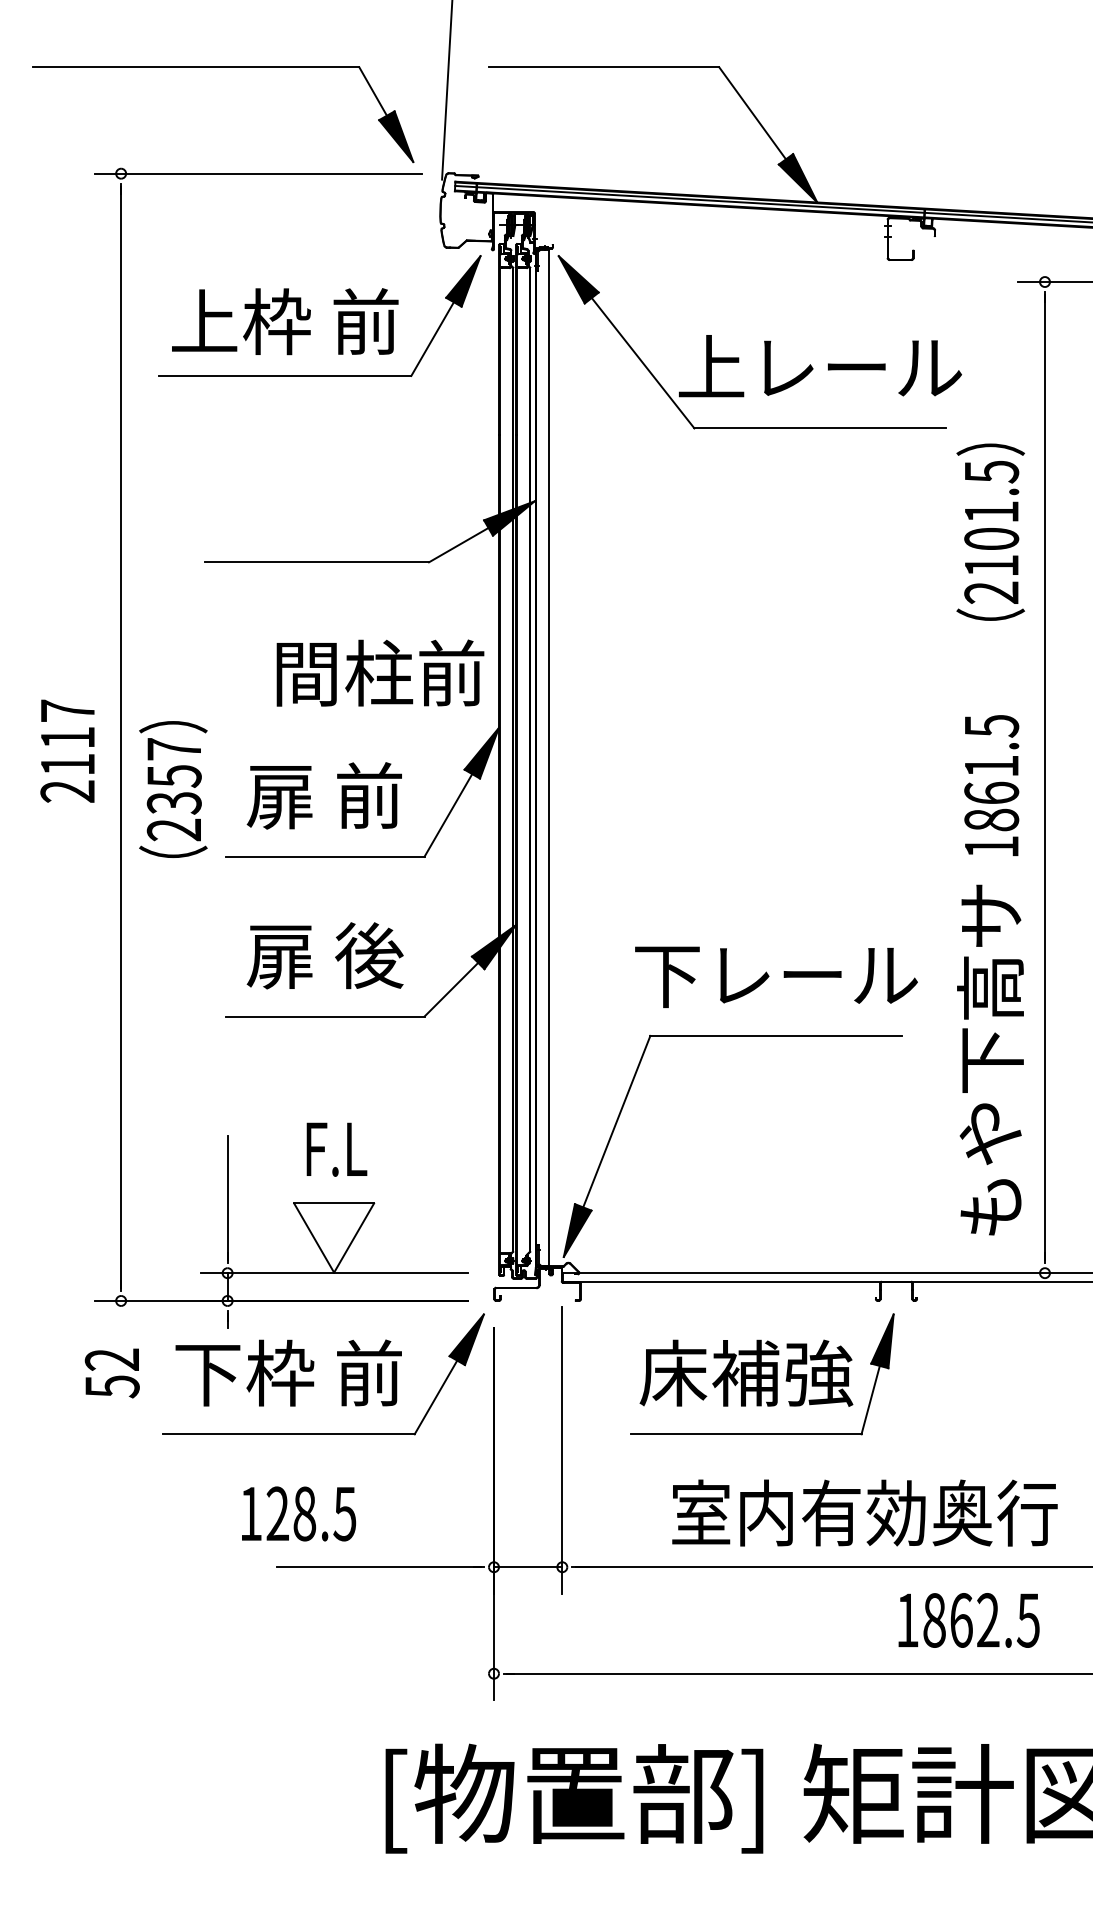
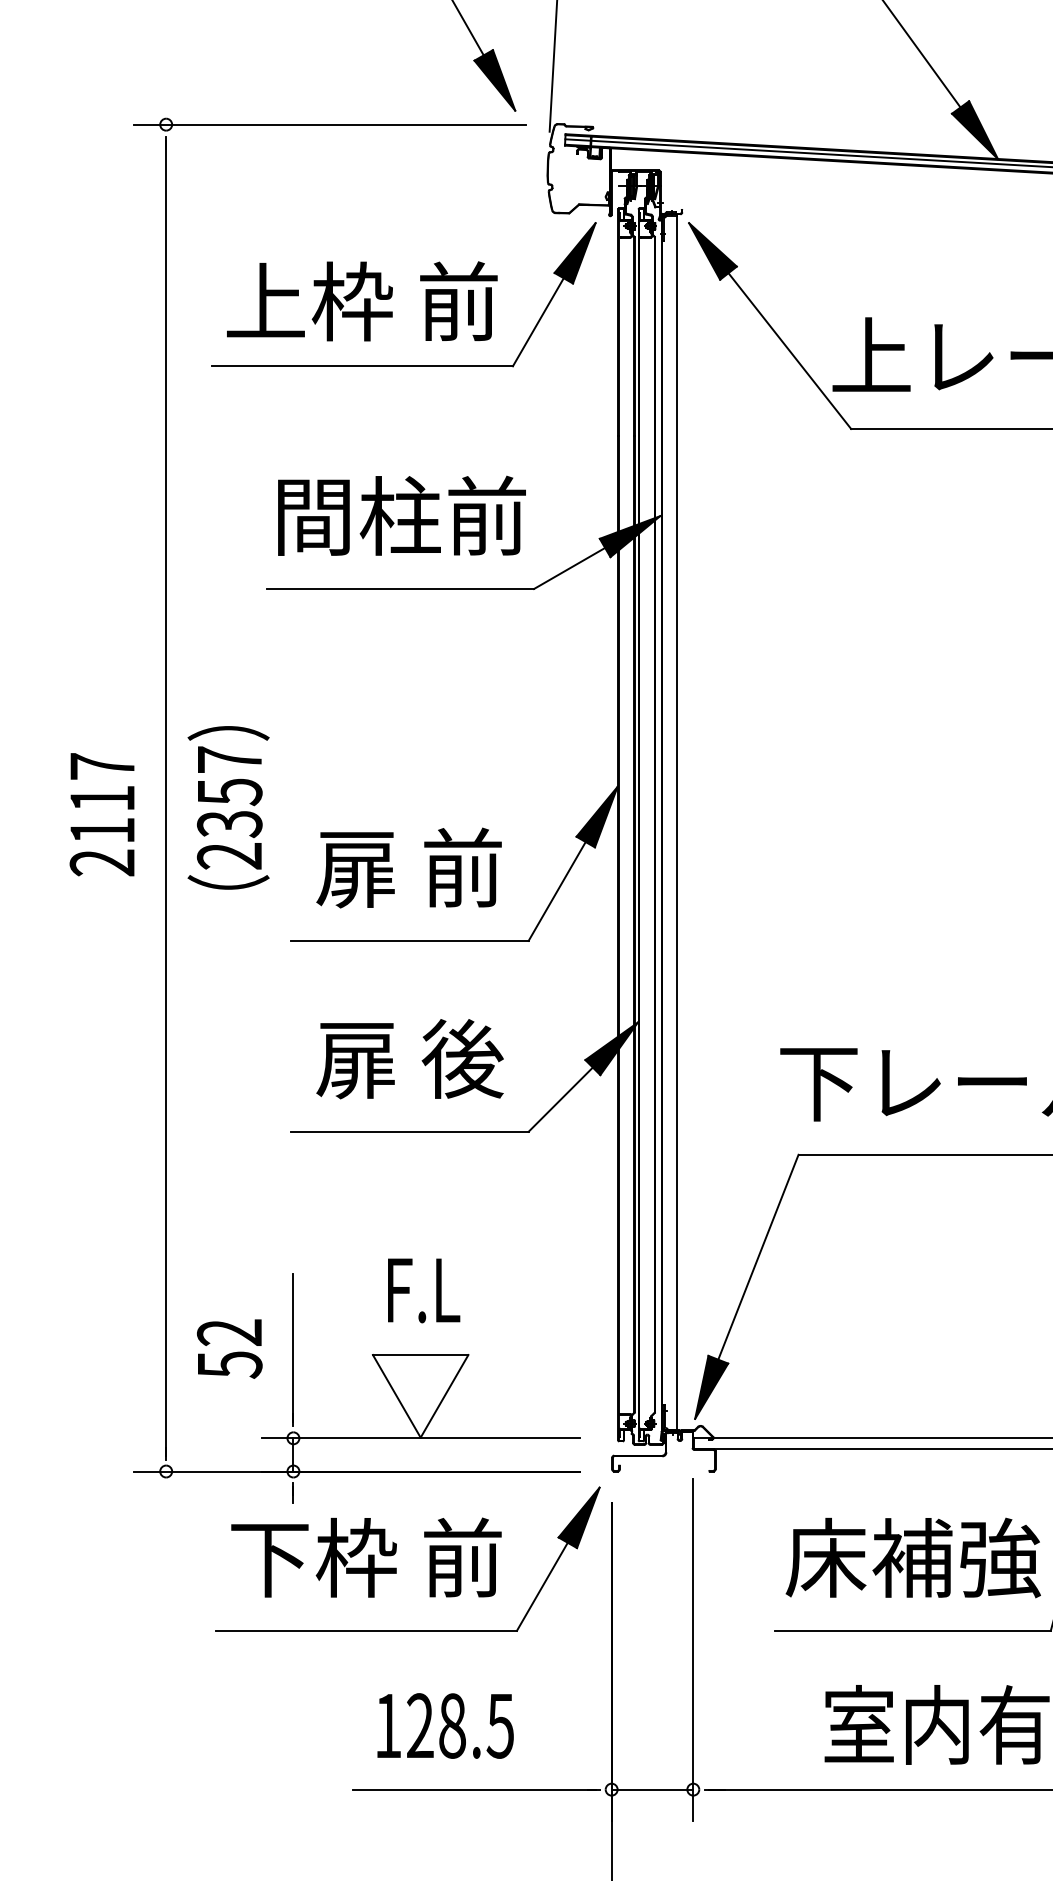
text: (380, 672) -> (402, 515), moved
text: (173, 789) -> (228, 807), moved
text: (111, 1373) -> (228, 1349), moved
text: (299, 1513) -> (446, 1725), moved

